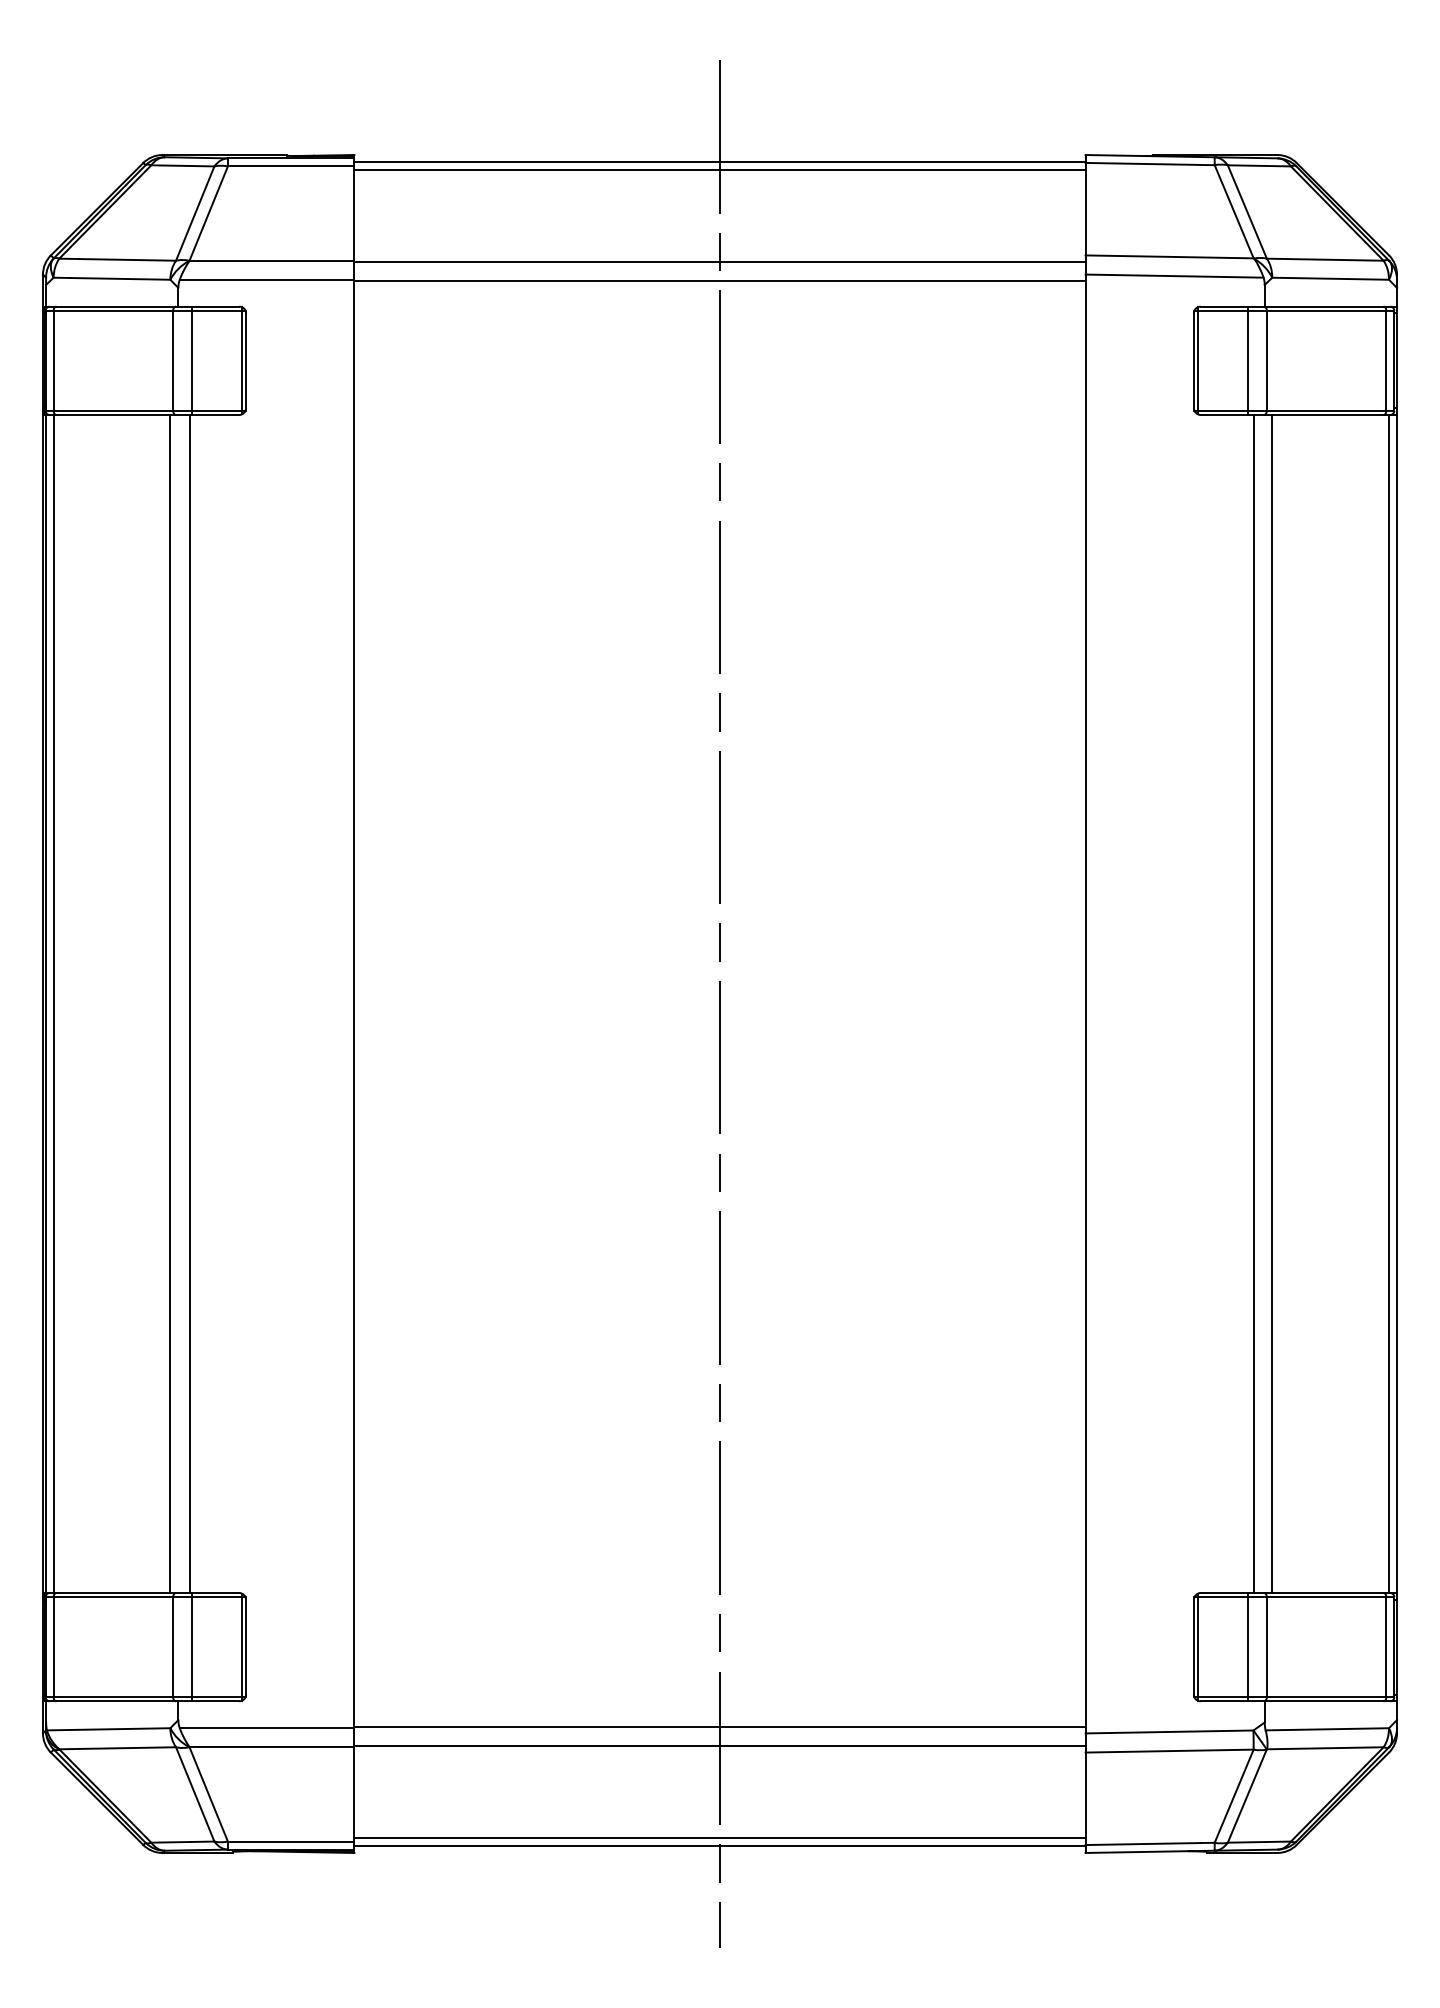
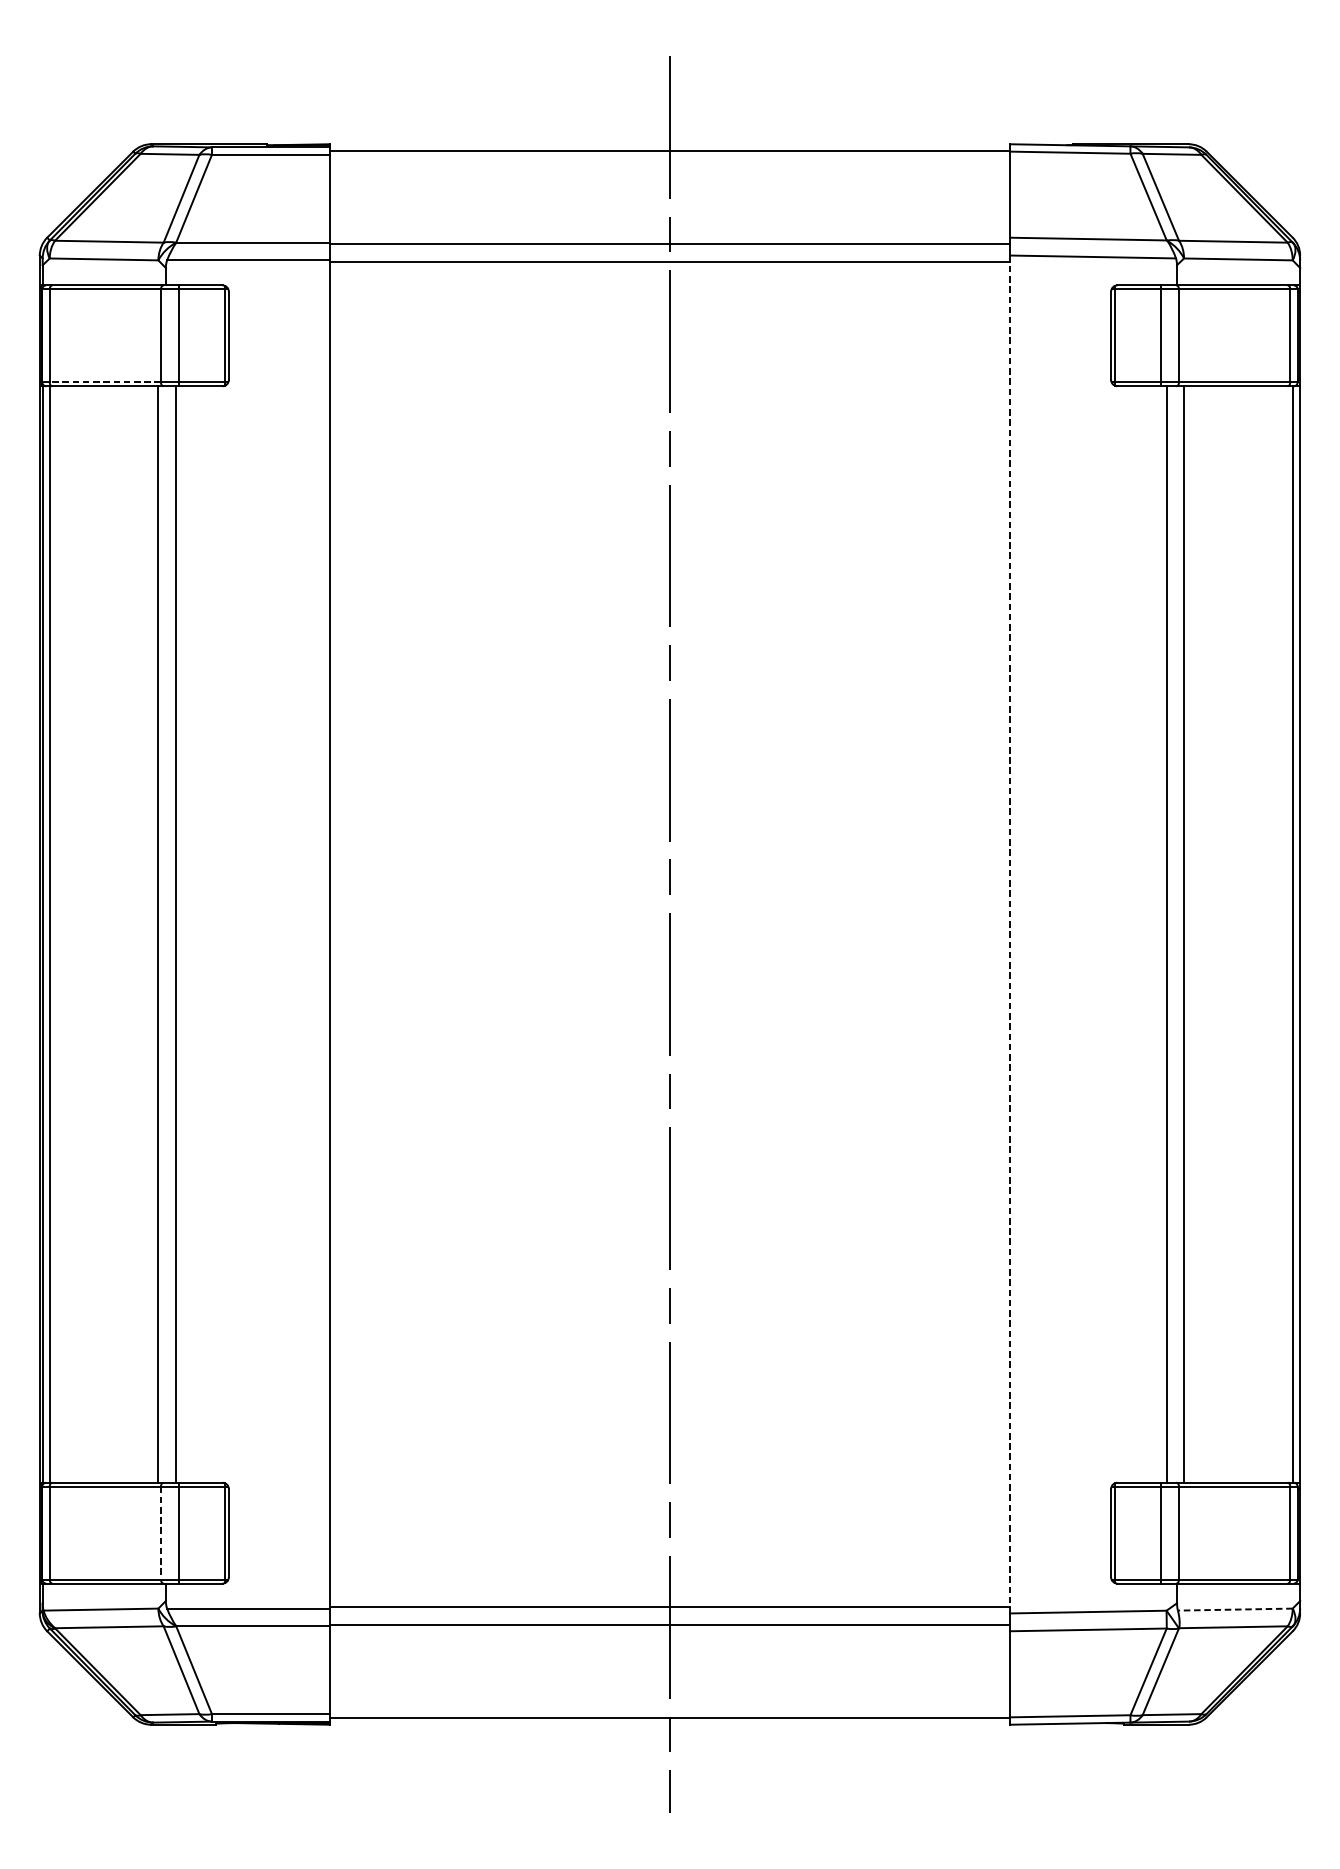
line: (719, 169) -> (669, 157), removed
line: (113, 410) -> (105, 382), solid -> dashed
line: (1085, 1004) -> (1010, 934), solid -> dashed
line: (173, 1647) -> (161, 1533), solid -> dashed
line: (1327, 1729) -> (1235, 1609), solid -> dashed
line: (719, 1838) -> (669, 1711), removed

